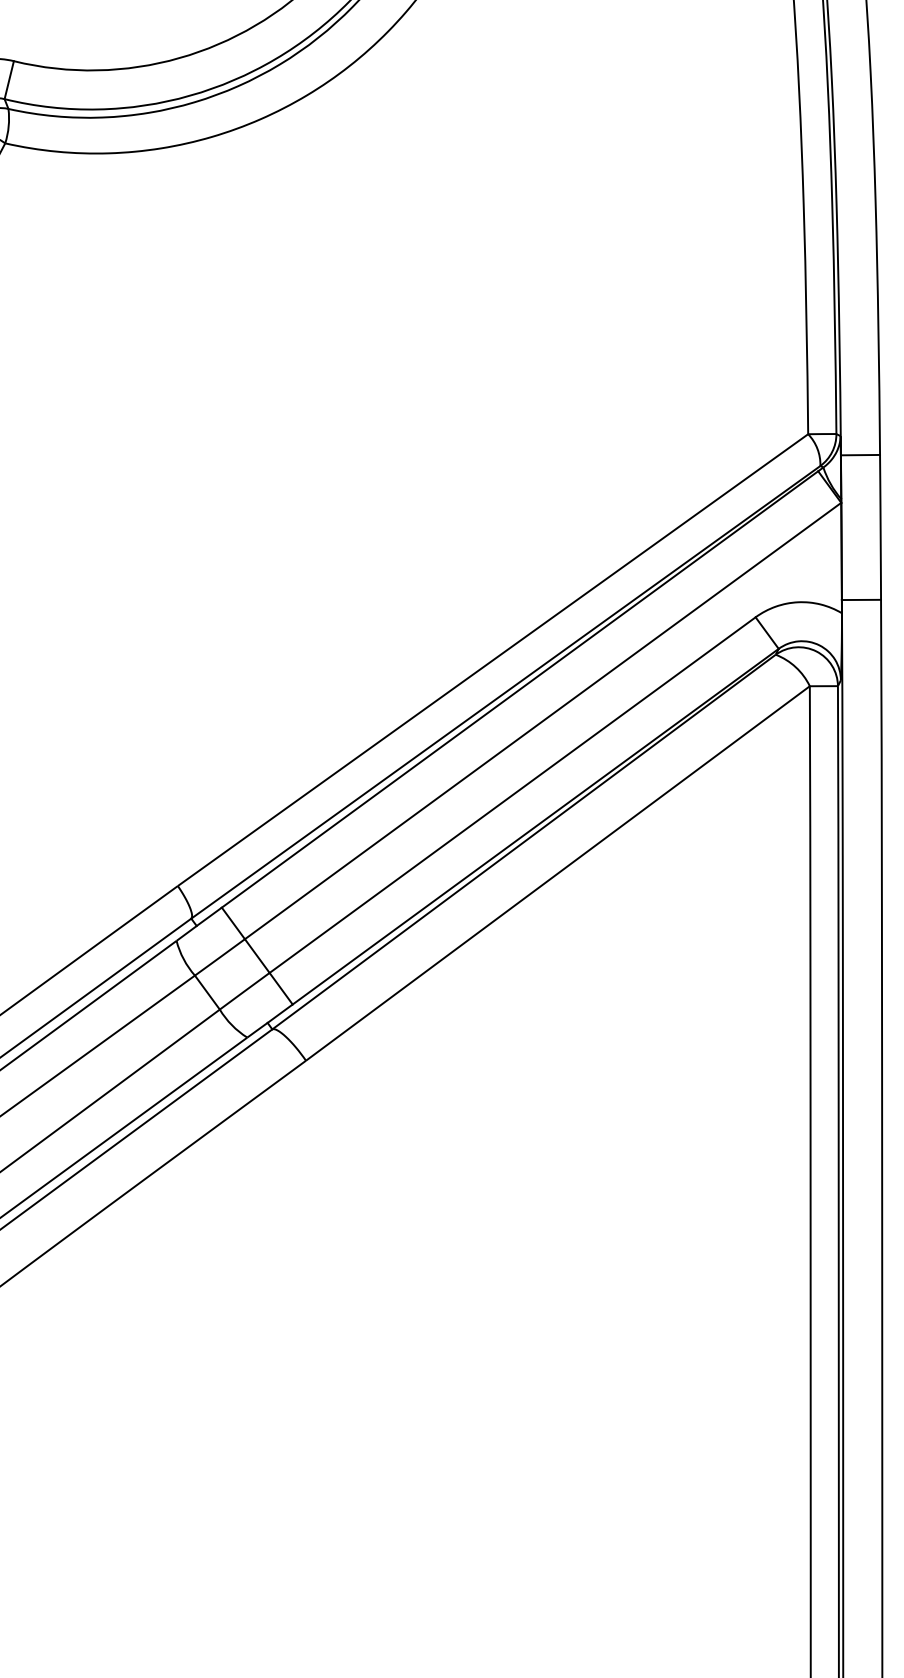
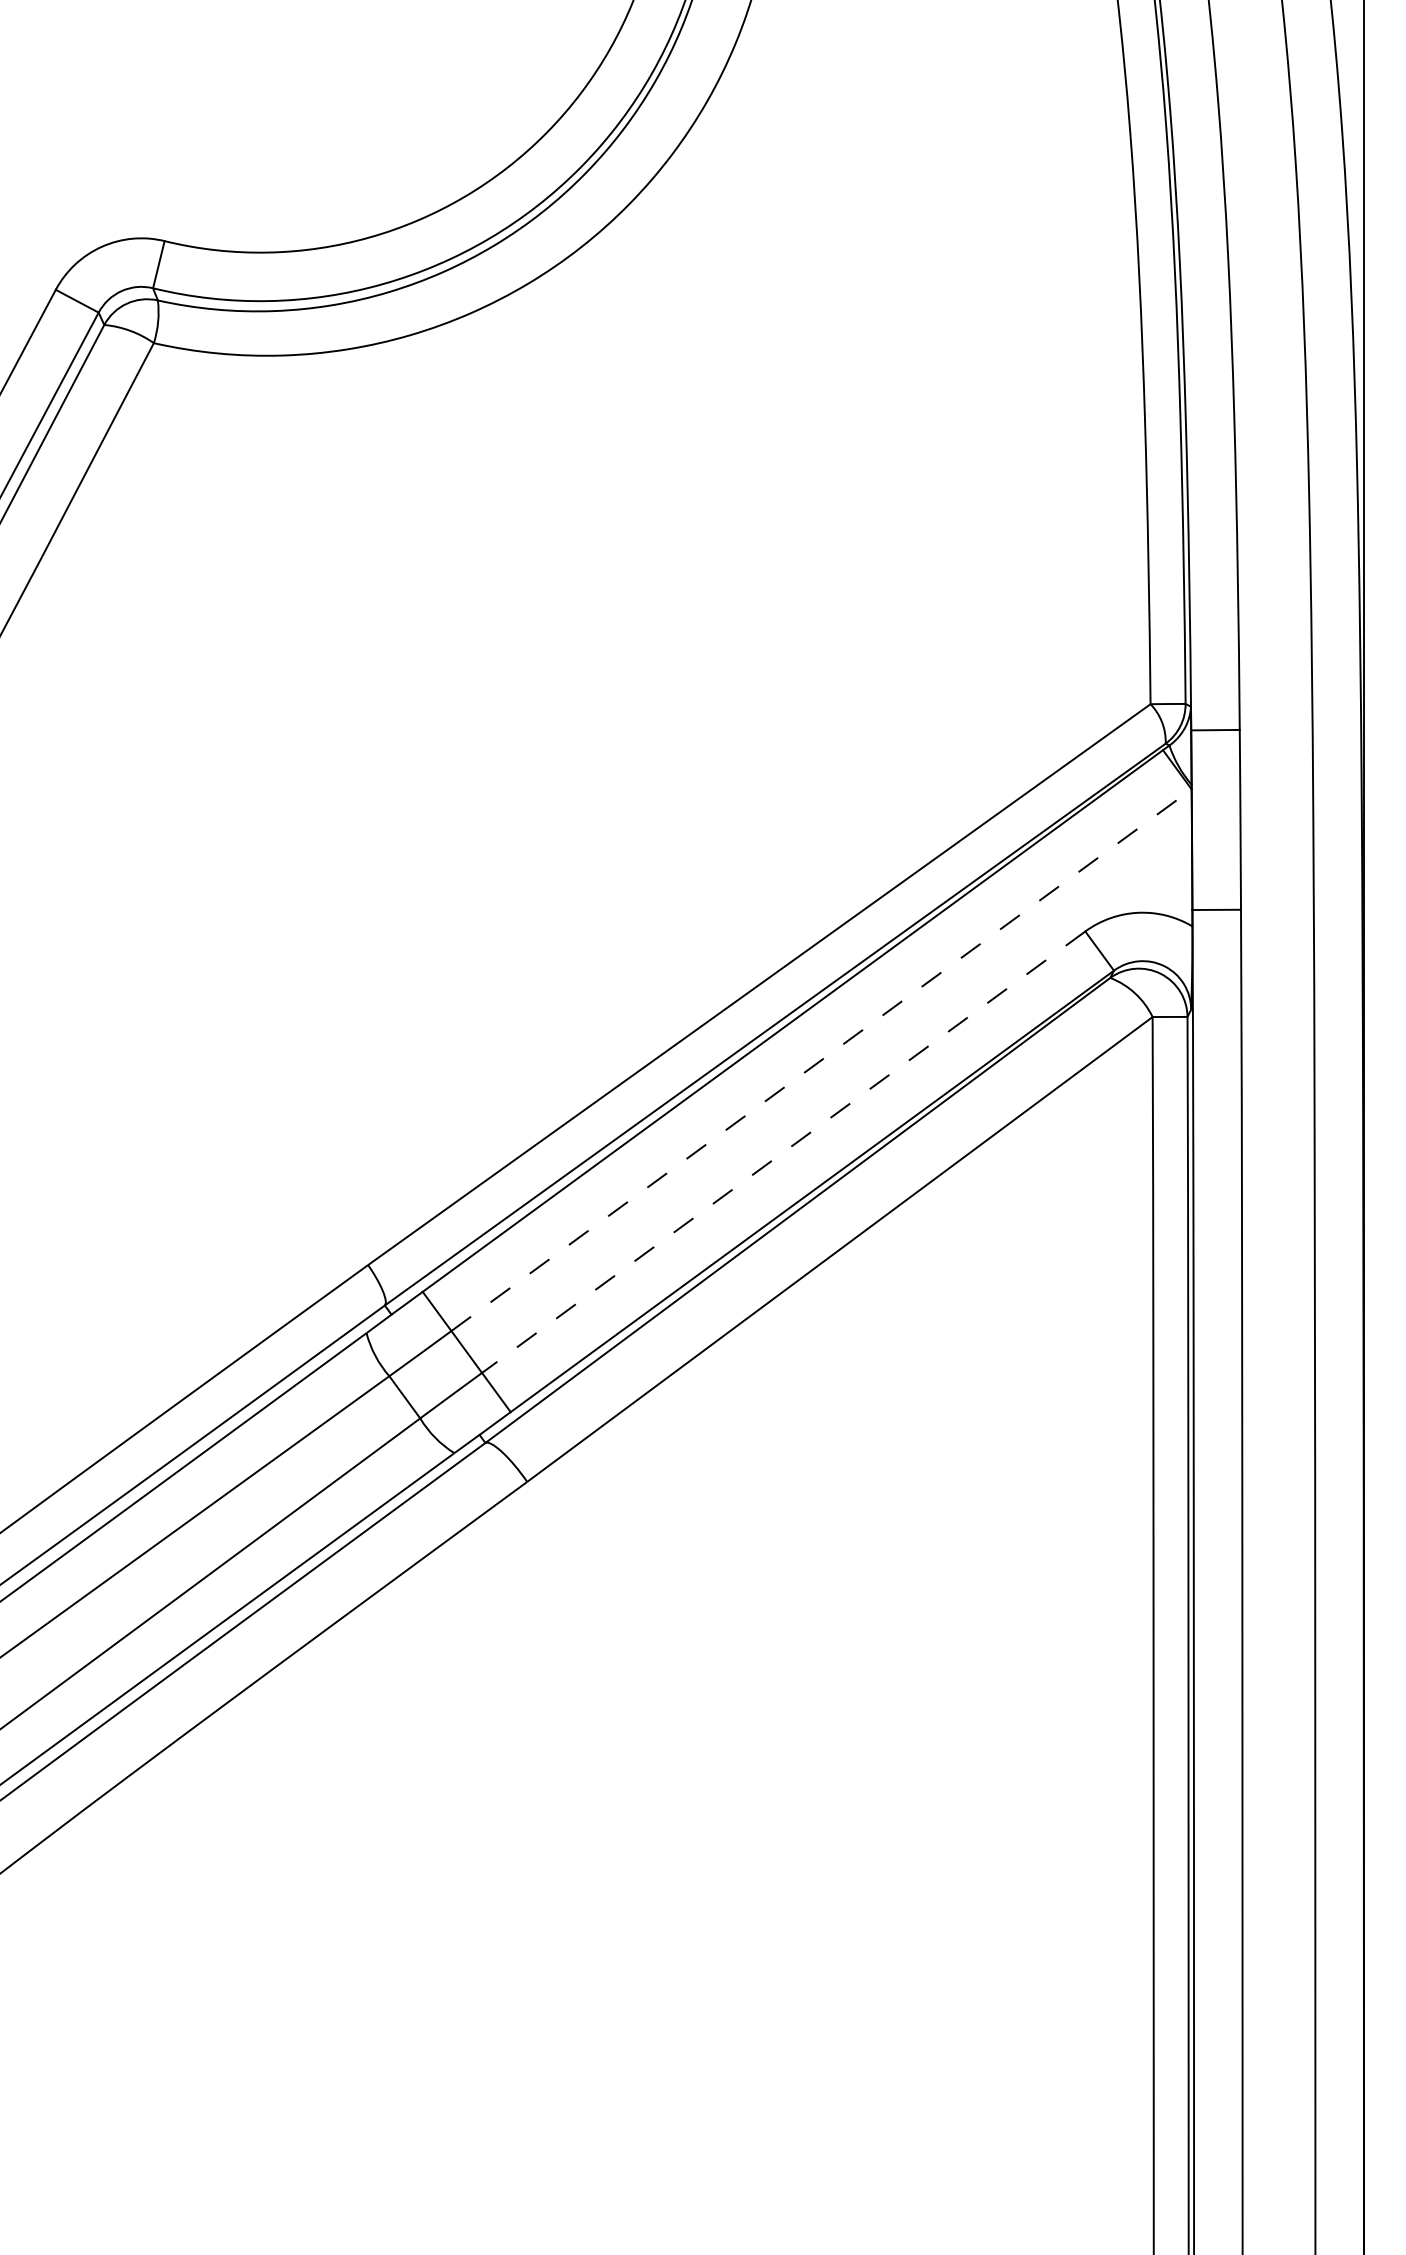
line: (543, 721) -> (821, 1060), solid -> dashed
line: (512, 795) -> (783, 1152), solid -> dashed

